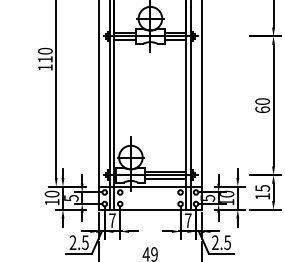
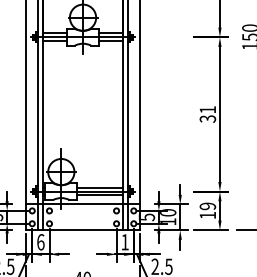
text: (262, 105) -> (207, 114), 60 -> 31
text: (262, 188) -> (207, 206), 15 -> 19
text: (112, 220) -> (40, 242), 7 -> 6
text: (188, 220) -> (125, 242), 7 -> 1

